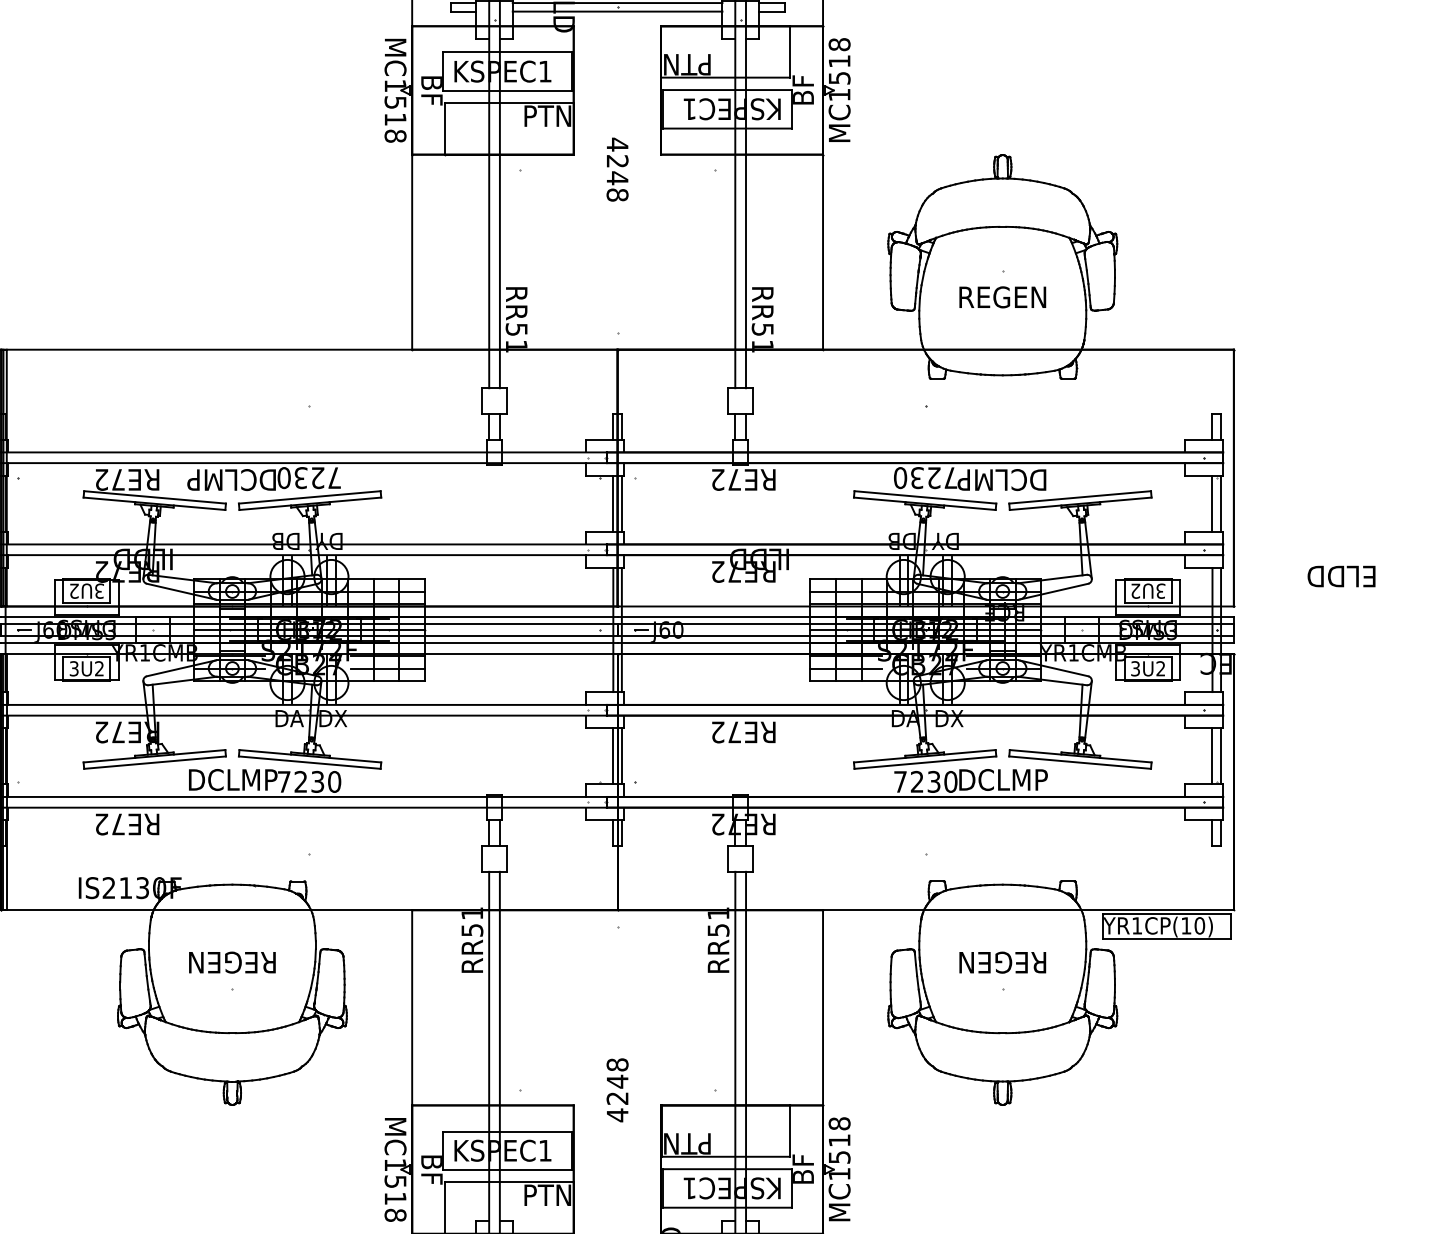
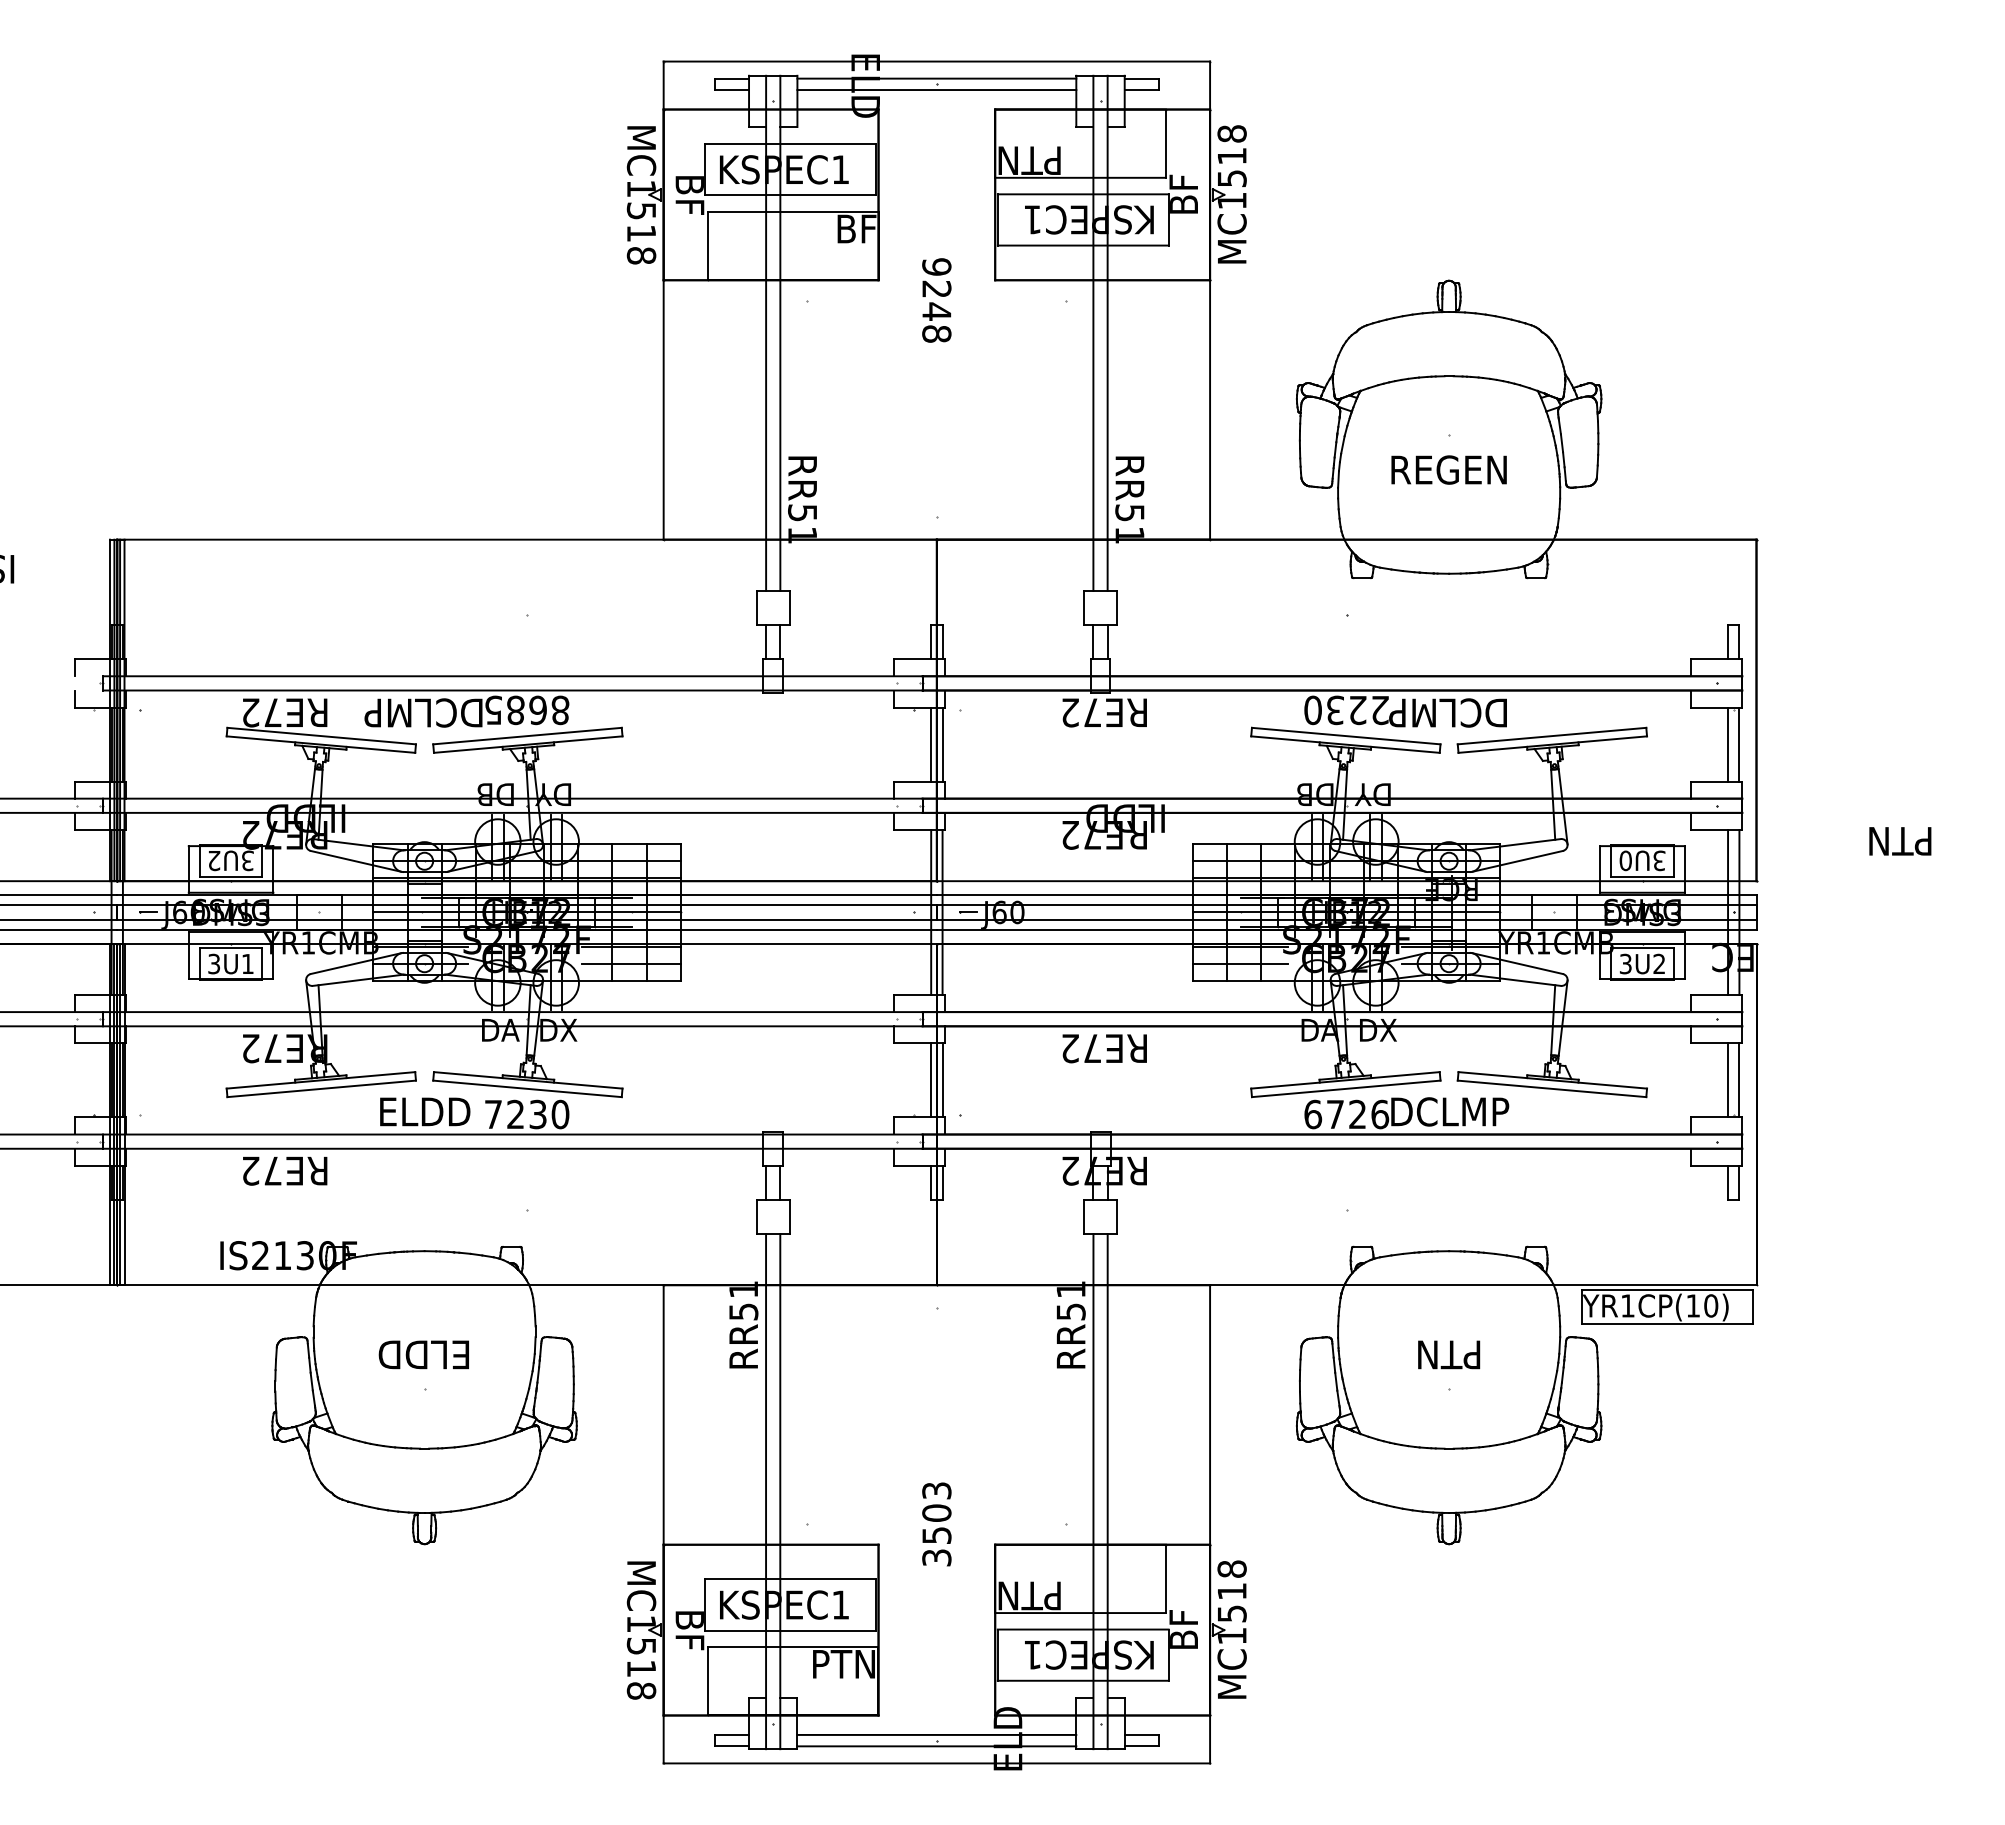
text: (548, 115) -> (844, 228), PTN -> BF
text: (617, 144) -> (936, 266), 4248 -> 9248
text: (309, 478) -> (526, 710), 7230 -> 8685
text: (951, 478) -> (1380, 710), 7230 -> 2230
text: (1341, 576) -> (1899, 841), ELDD -> PTN
text: (1135, 590) -> (1625, 860), 3U2 -> 3U0
text: (99, 668) -> (247, 963), 3U2 -> 3U1
text: (233, 779) -> (425, 1111), DCLMP -> ELDD
text: (925, 781) -> (1346, 1114), 7230 -> 6726
text: (232, 962) -> (424, 1354), REGEN -> ELDD
text: (1002, 962) -> (1448, 1354), REGEN -> PTN
text: (617, 1090) -> (936, 1524), 4248 -> 3503

